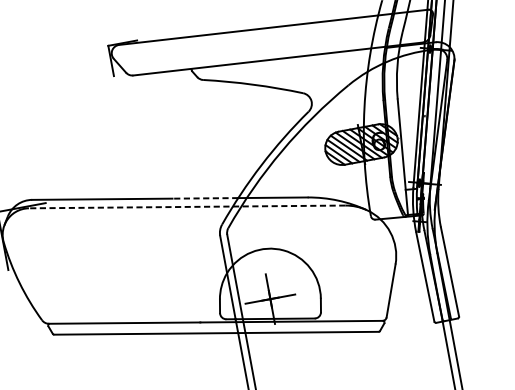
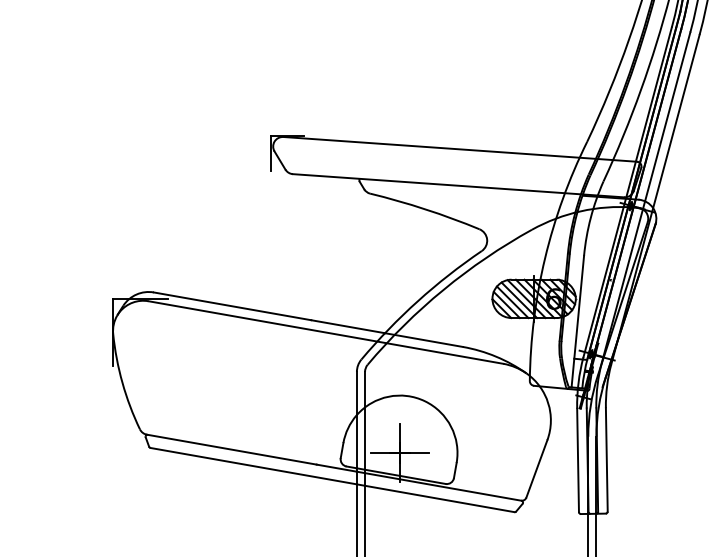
line: (204, 198) -> (347, 326), dashed -> solid
line: (186, 206) -> (325, 332), dashed -> solid

